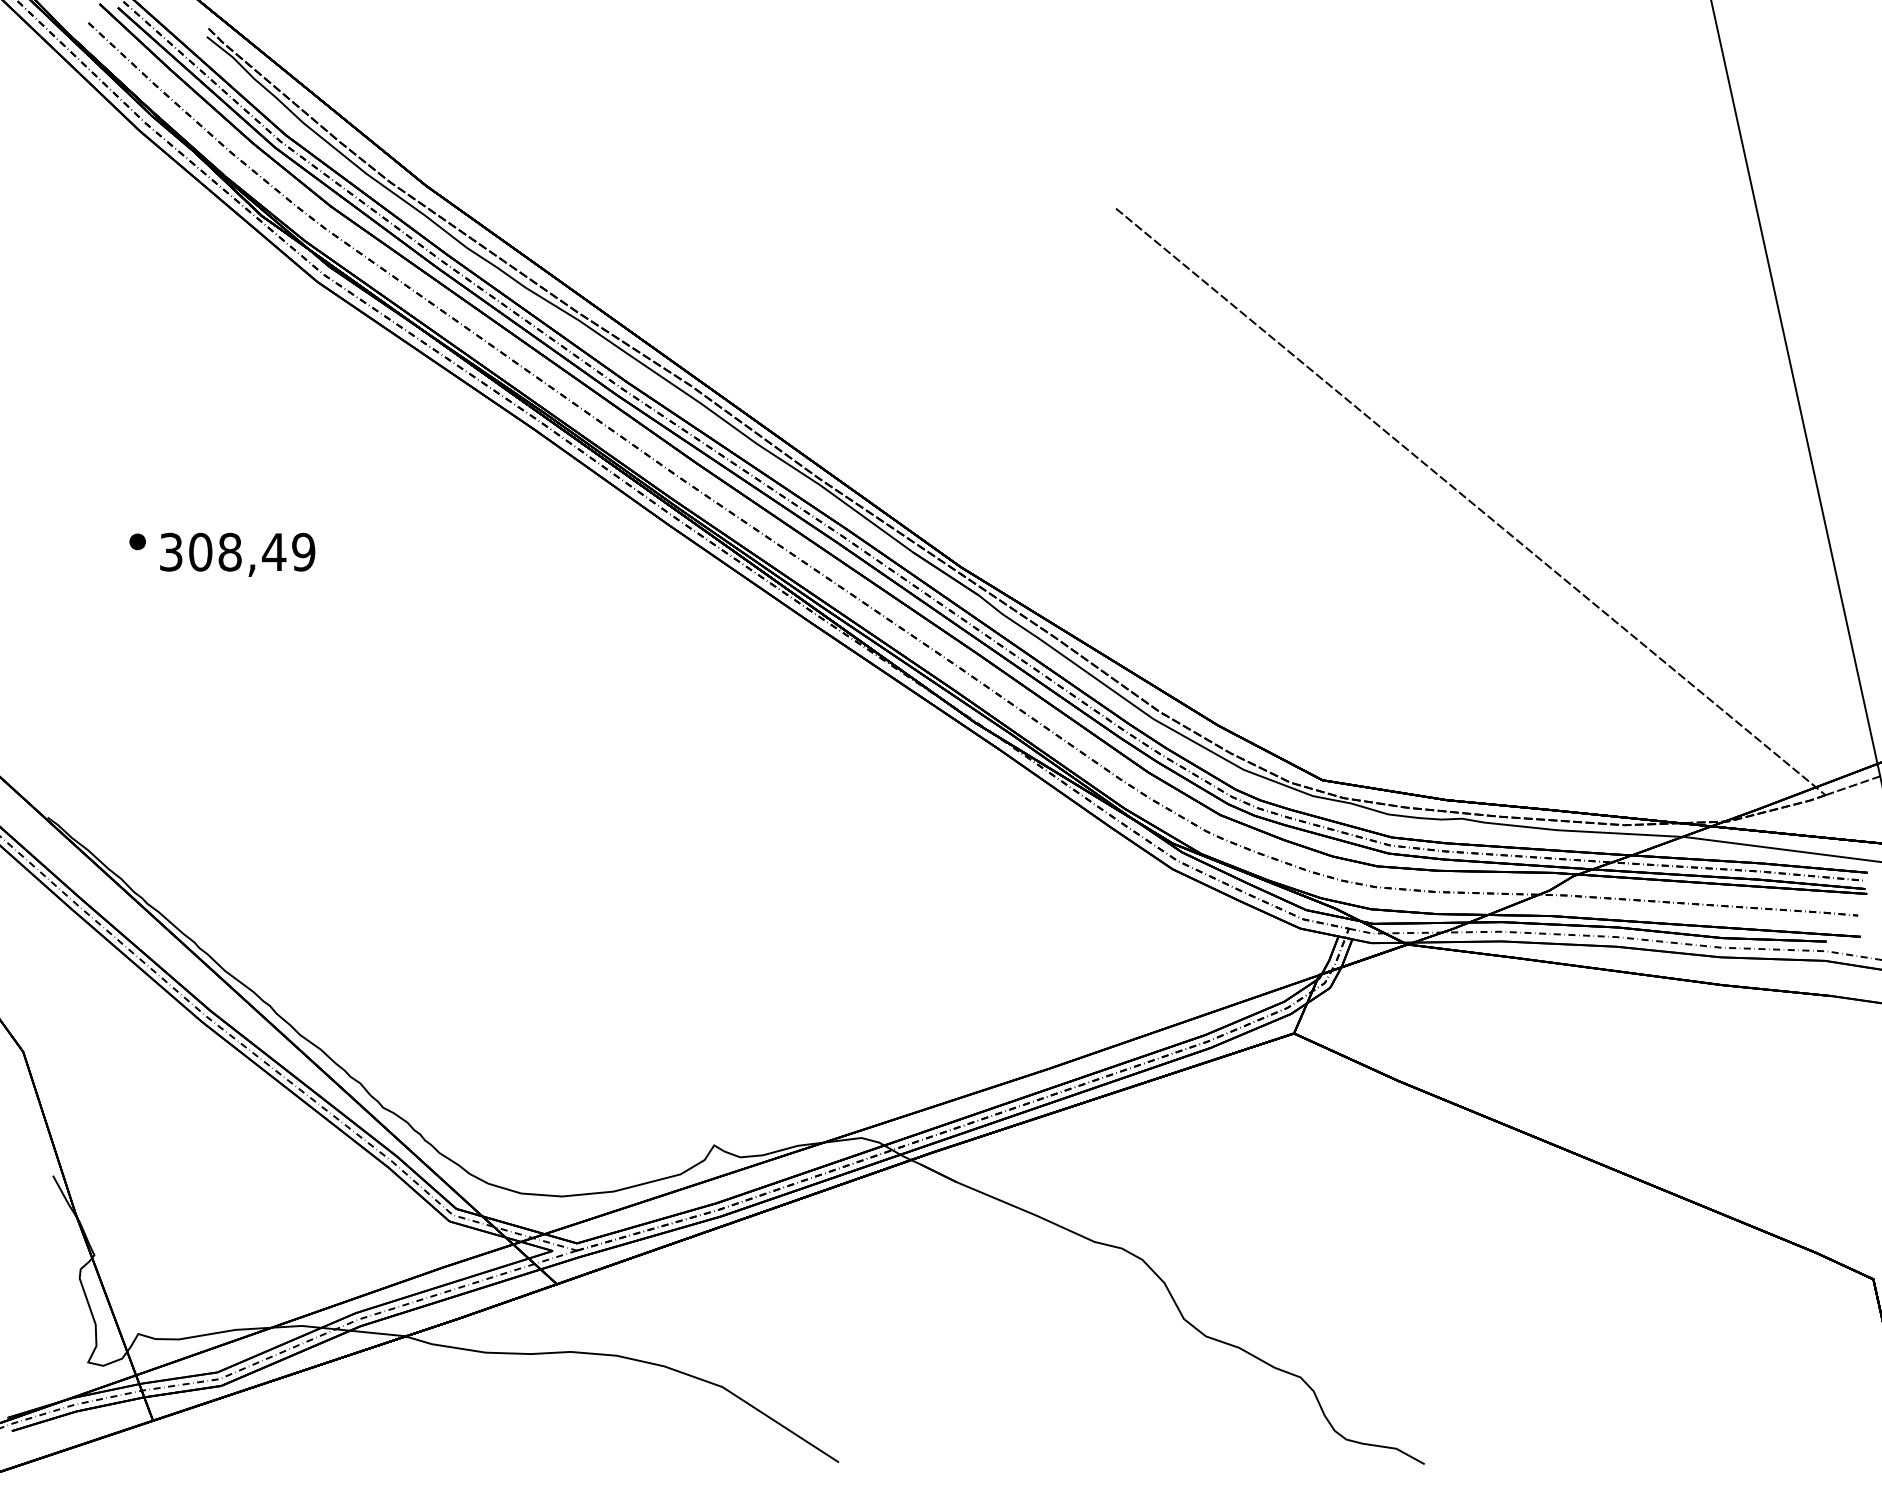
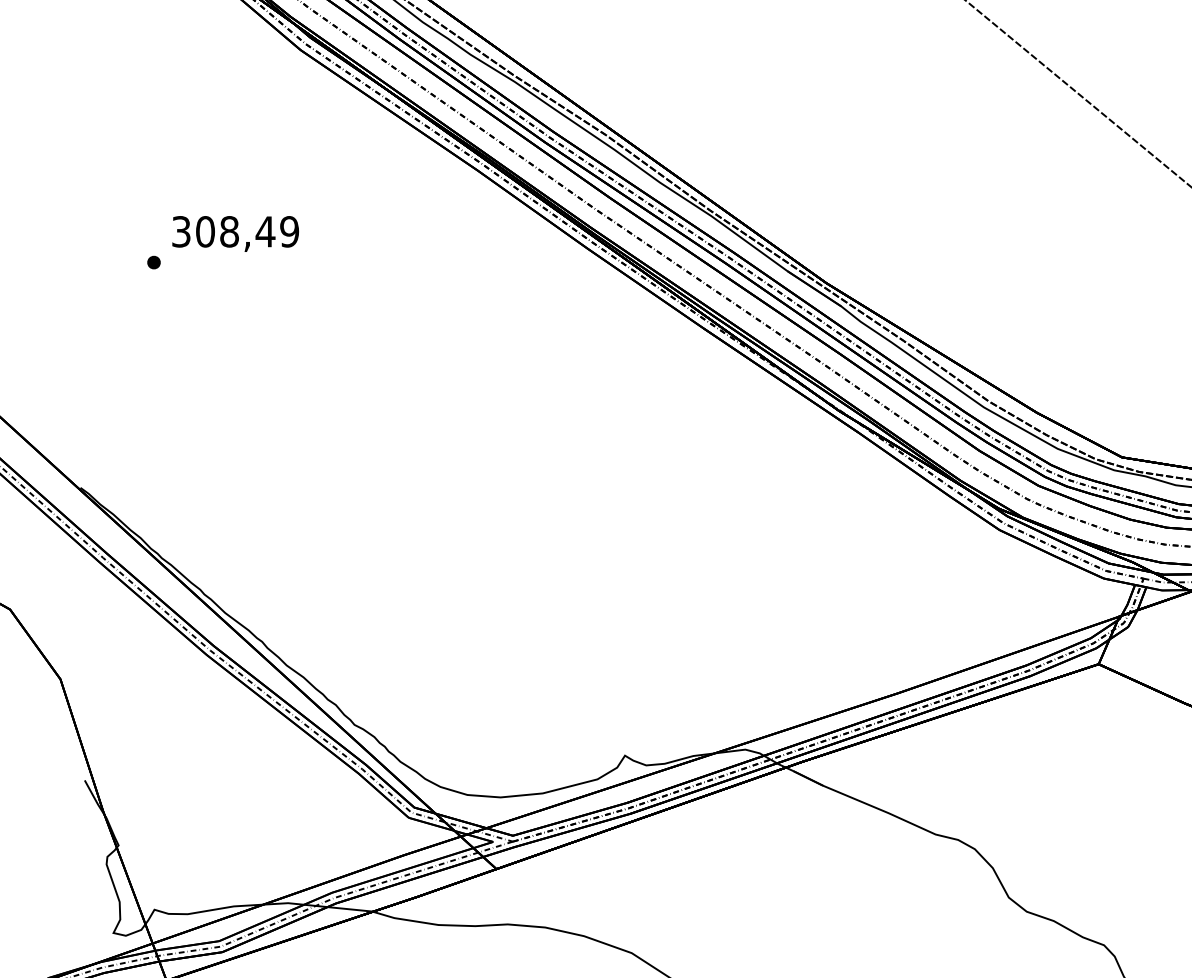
text: (237, 554) -> (235, 233), moved

